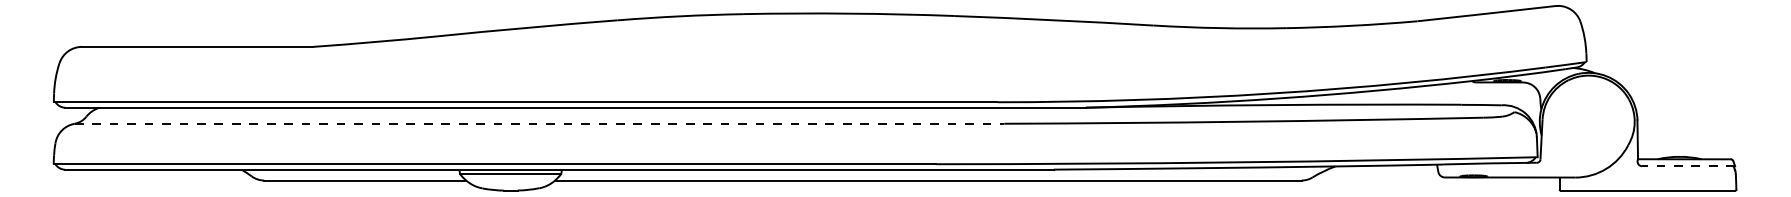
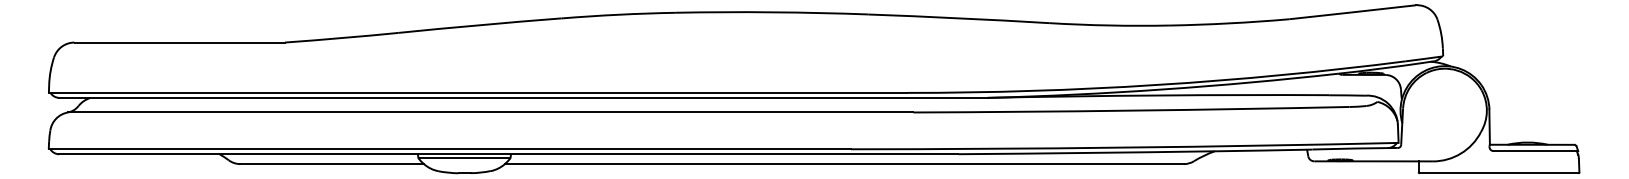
line: (539, 123) -> (490, 112), dashed -> solid
line: (1688, 166) -> (1535, 151), dashed -> solid

